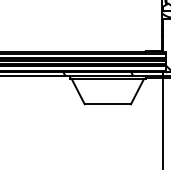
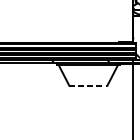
line: (108, 104) -> (88, 86), solid -> dashed

